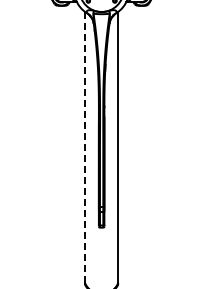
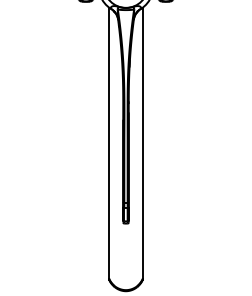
line: (85, 147) -> (109, 143), dashed -> solid

